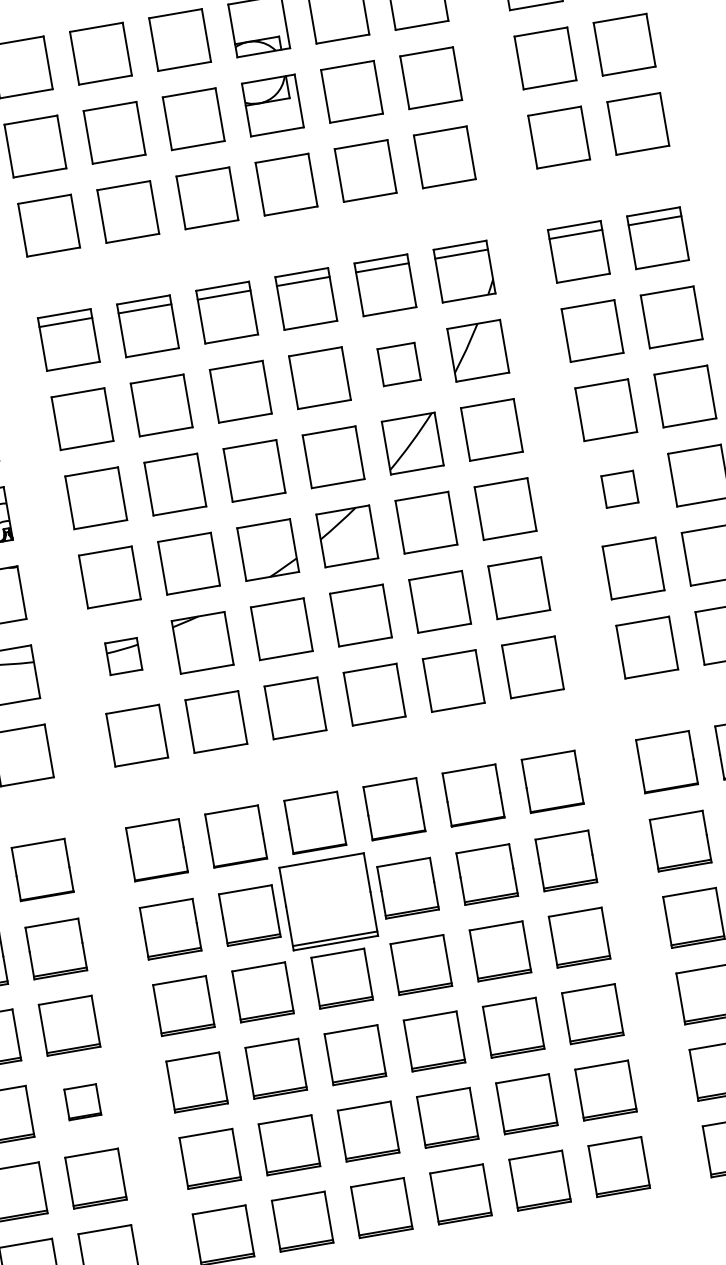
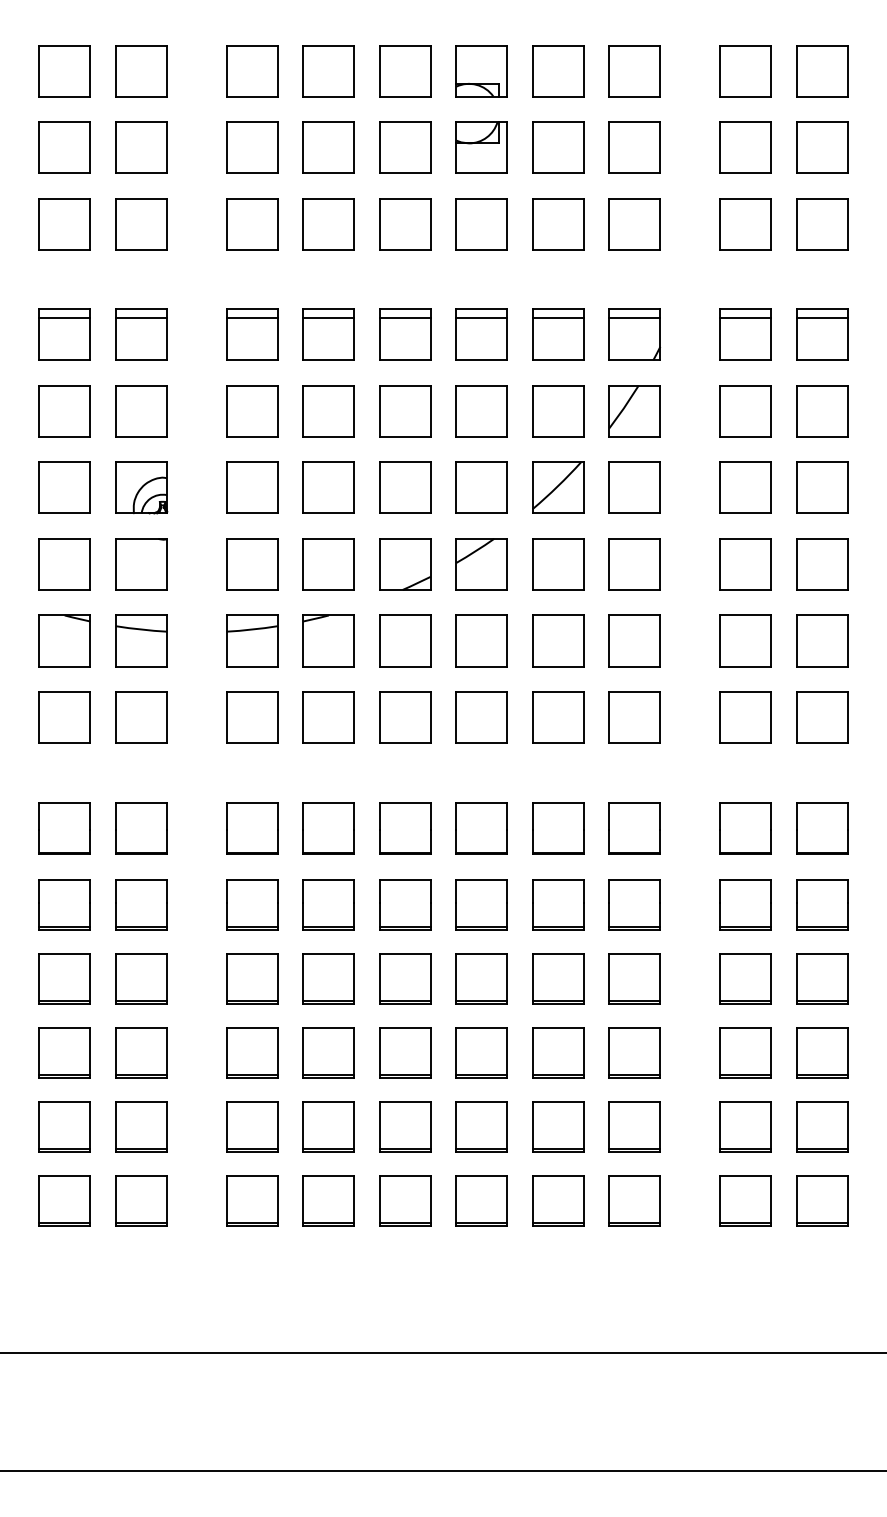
part: (399, 364) -> (558, 411), size x1.43
part: (619, 489) -> (745, 564), size x1.67
part: (123, 655) -> (252, 640), size x1.67
part: (329, 901) -> (405, 904), size x0.62
part: (82, 1101) -> (141, 1052), size x1.67

